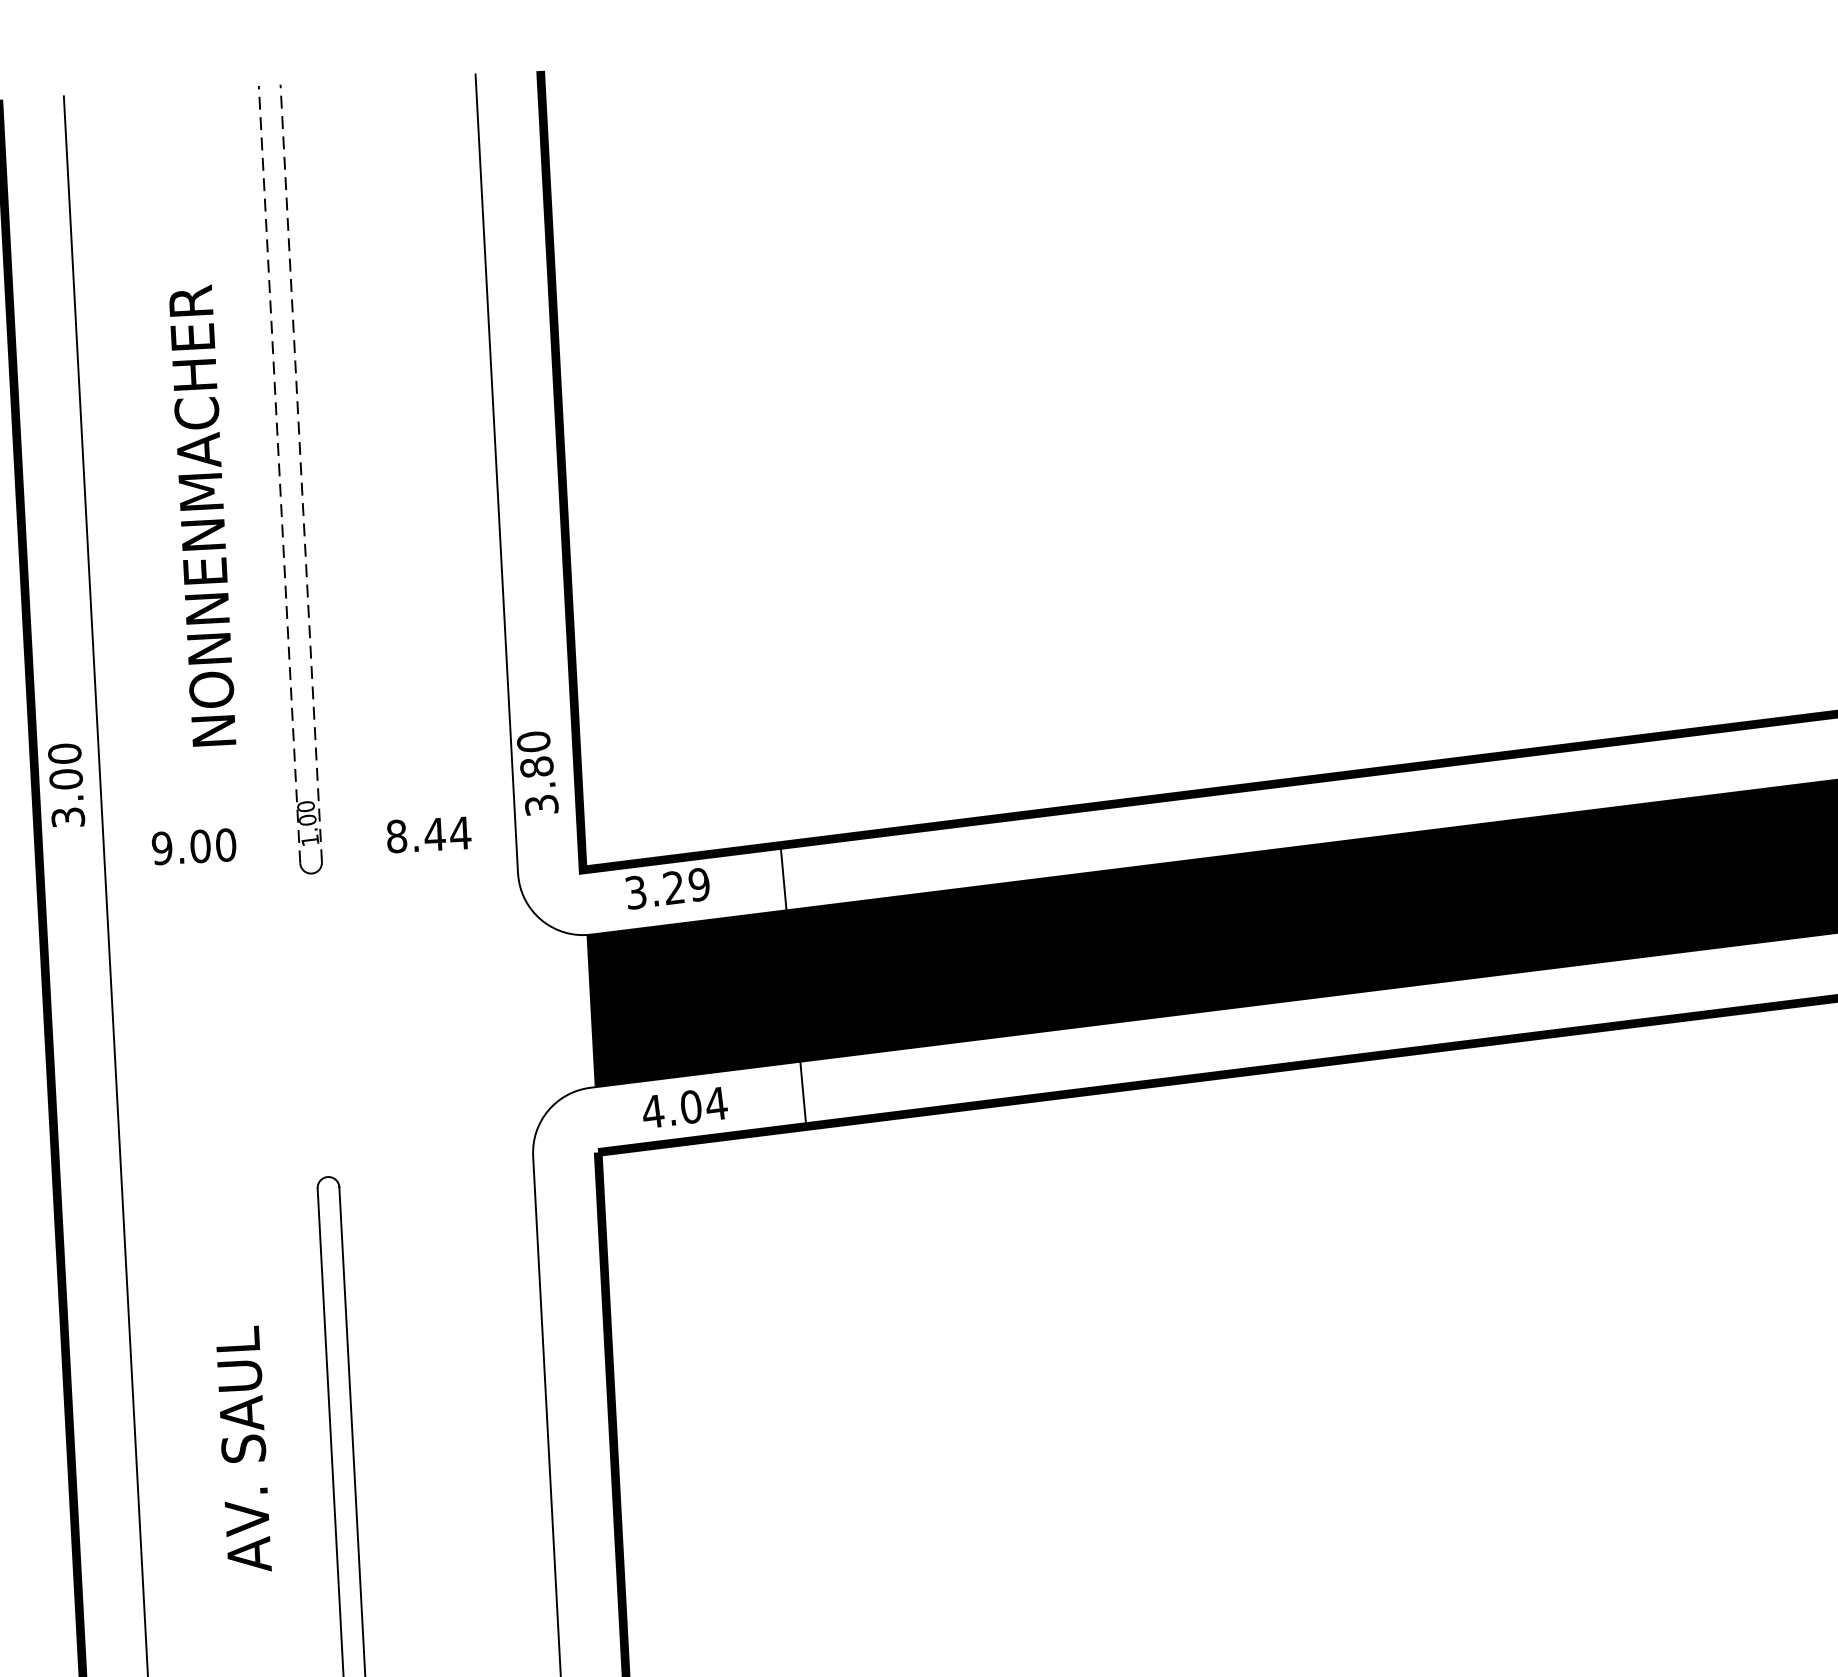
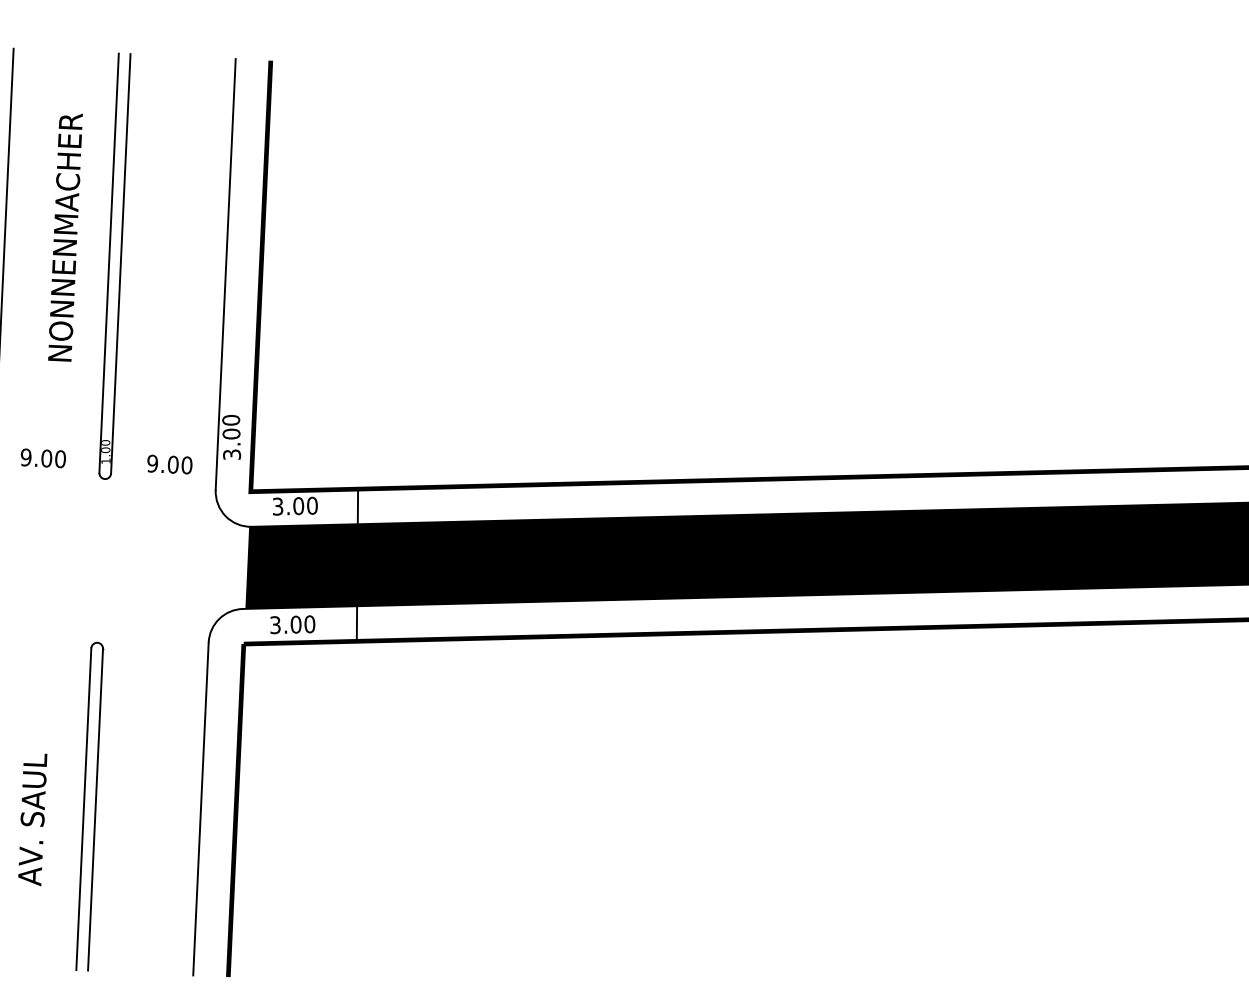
line: (300, 472) -> (120, 263), dashed -> solid
line: (280, 474) -> (109, 263), dashed -> solid
text: (202, 516) -> (65, 237), moved
text: (536, 766) -> (231, 433), 3.80 -> 3.00
text: (428, 834) -> (169, 464), 8.44 -> 9.00
text: (686, 887) -> (305, 506), 3.29 -> 3.00
text: (684, 1107) -> (292, 624), 4.04 -> 3.00
text: (243, 1449) -> (32, 819), moved

